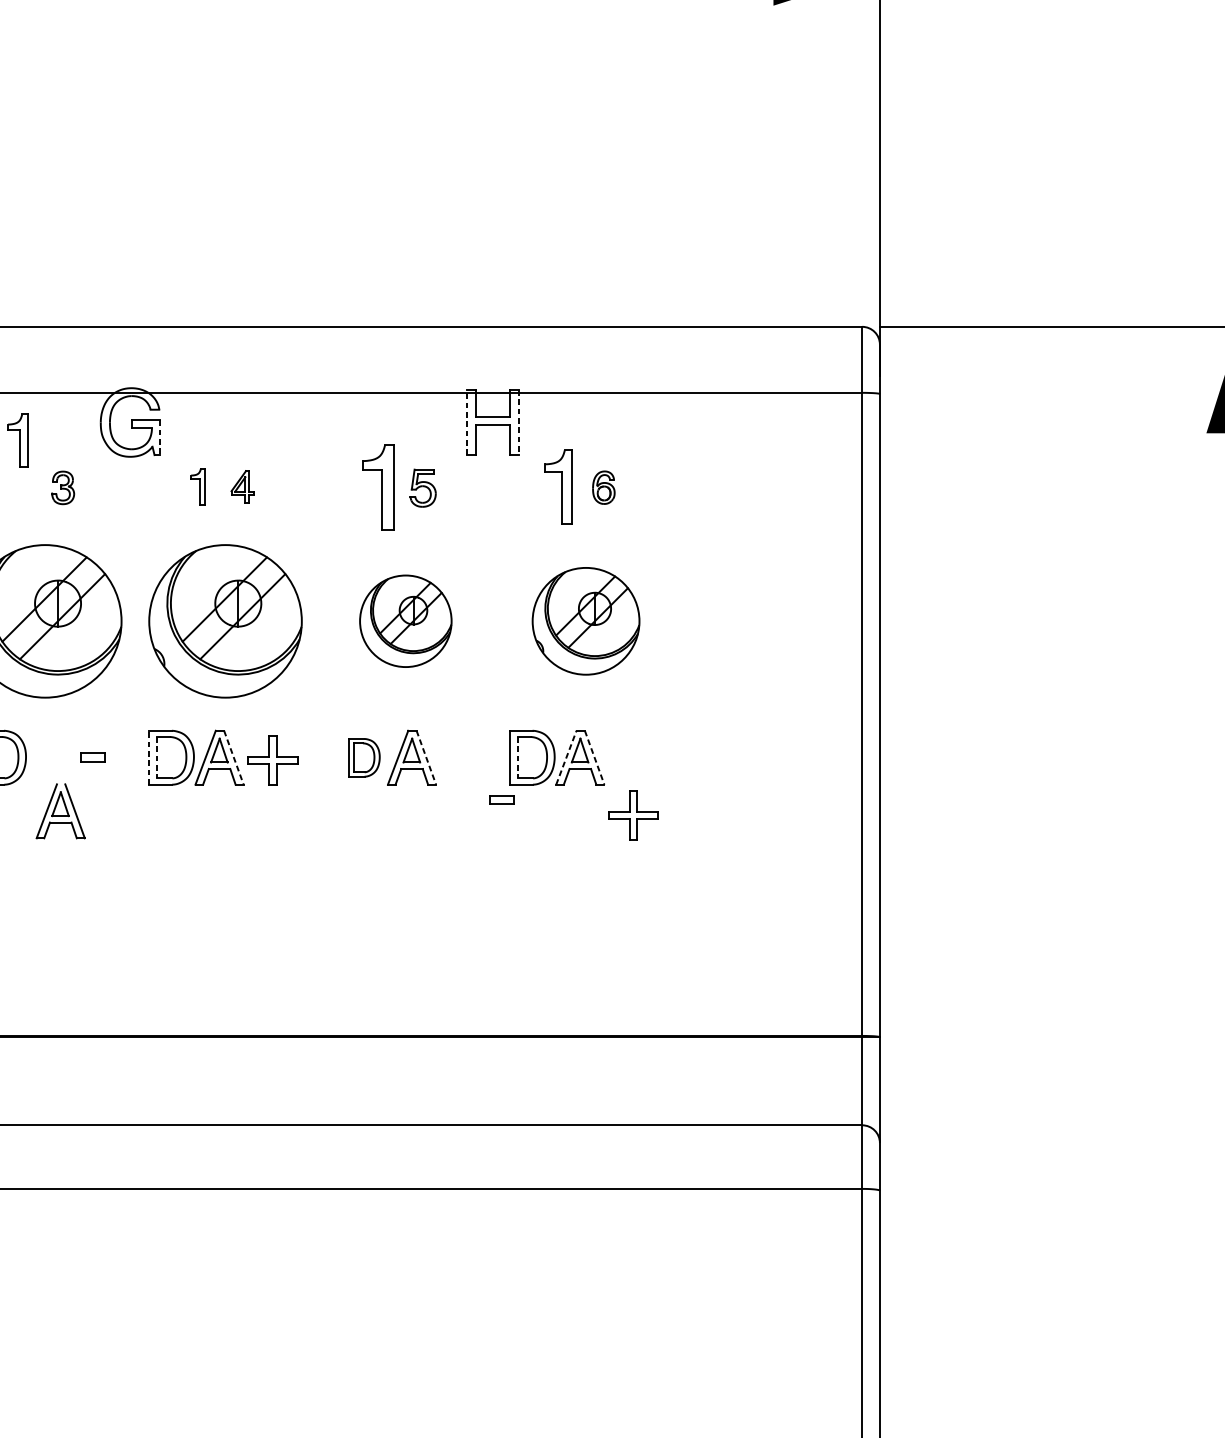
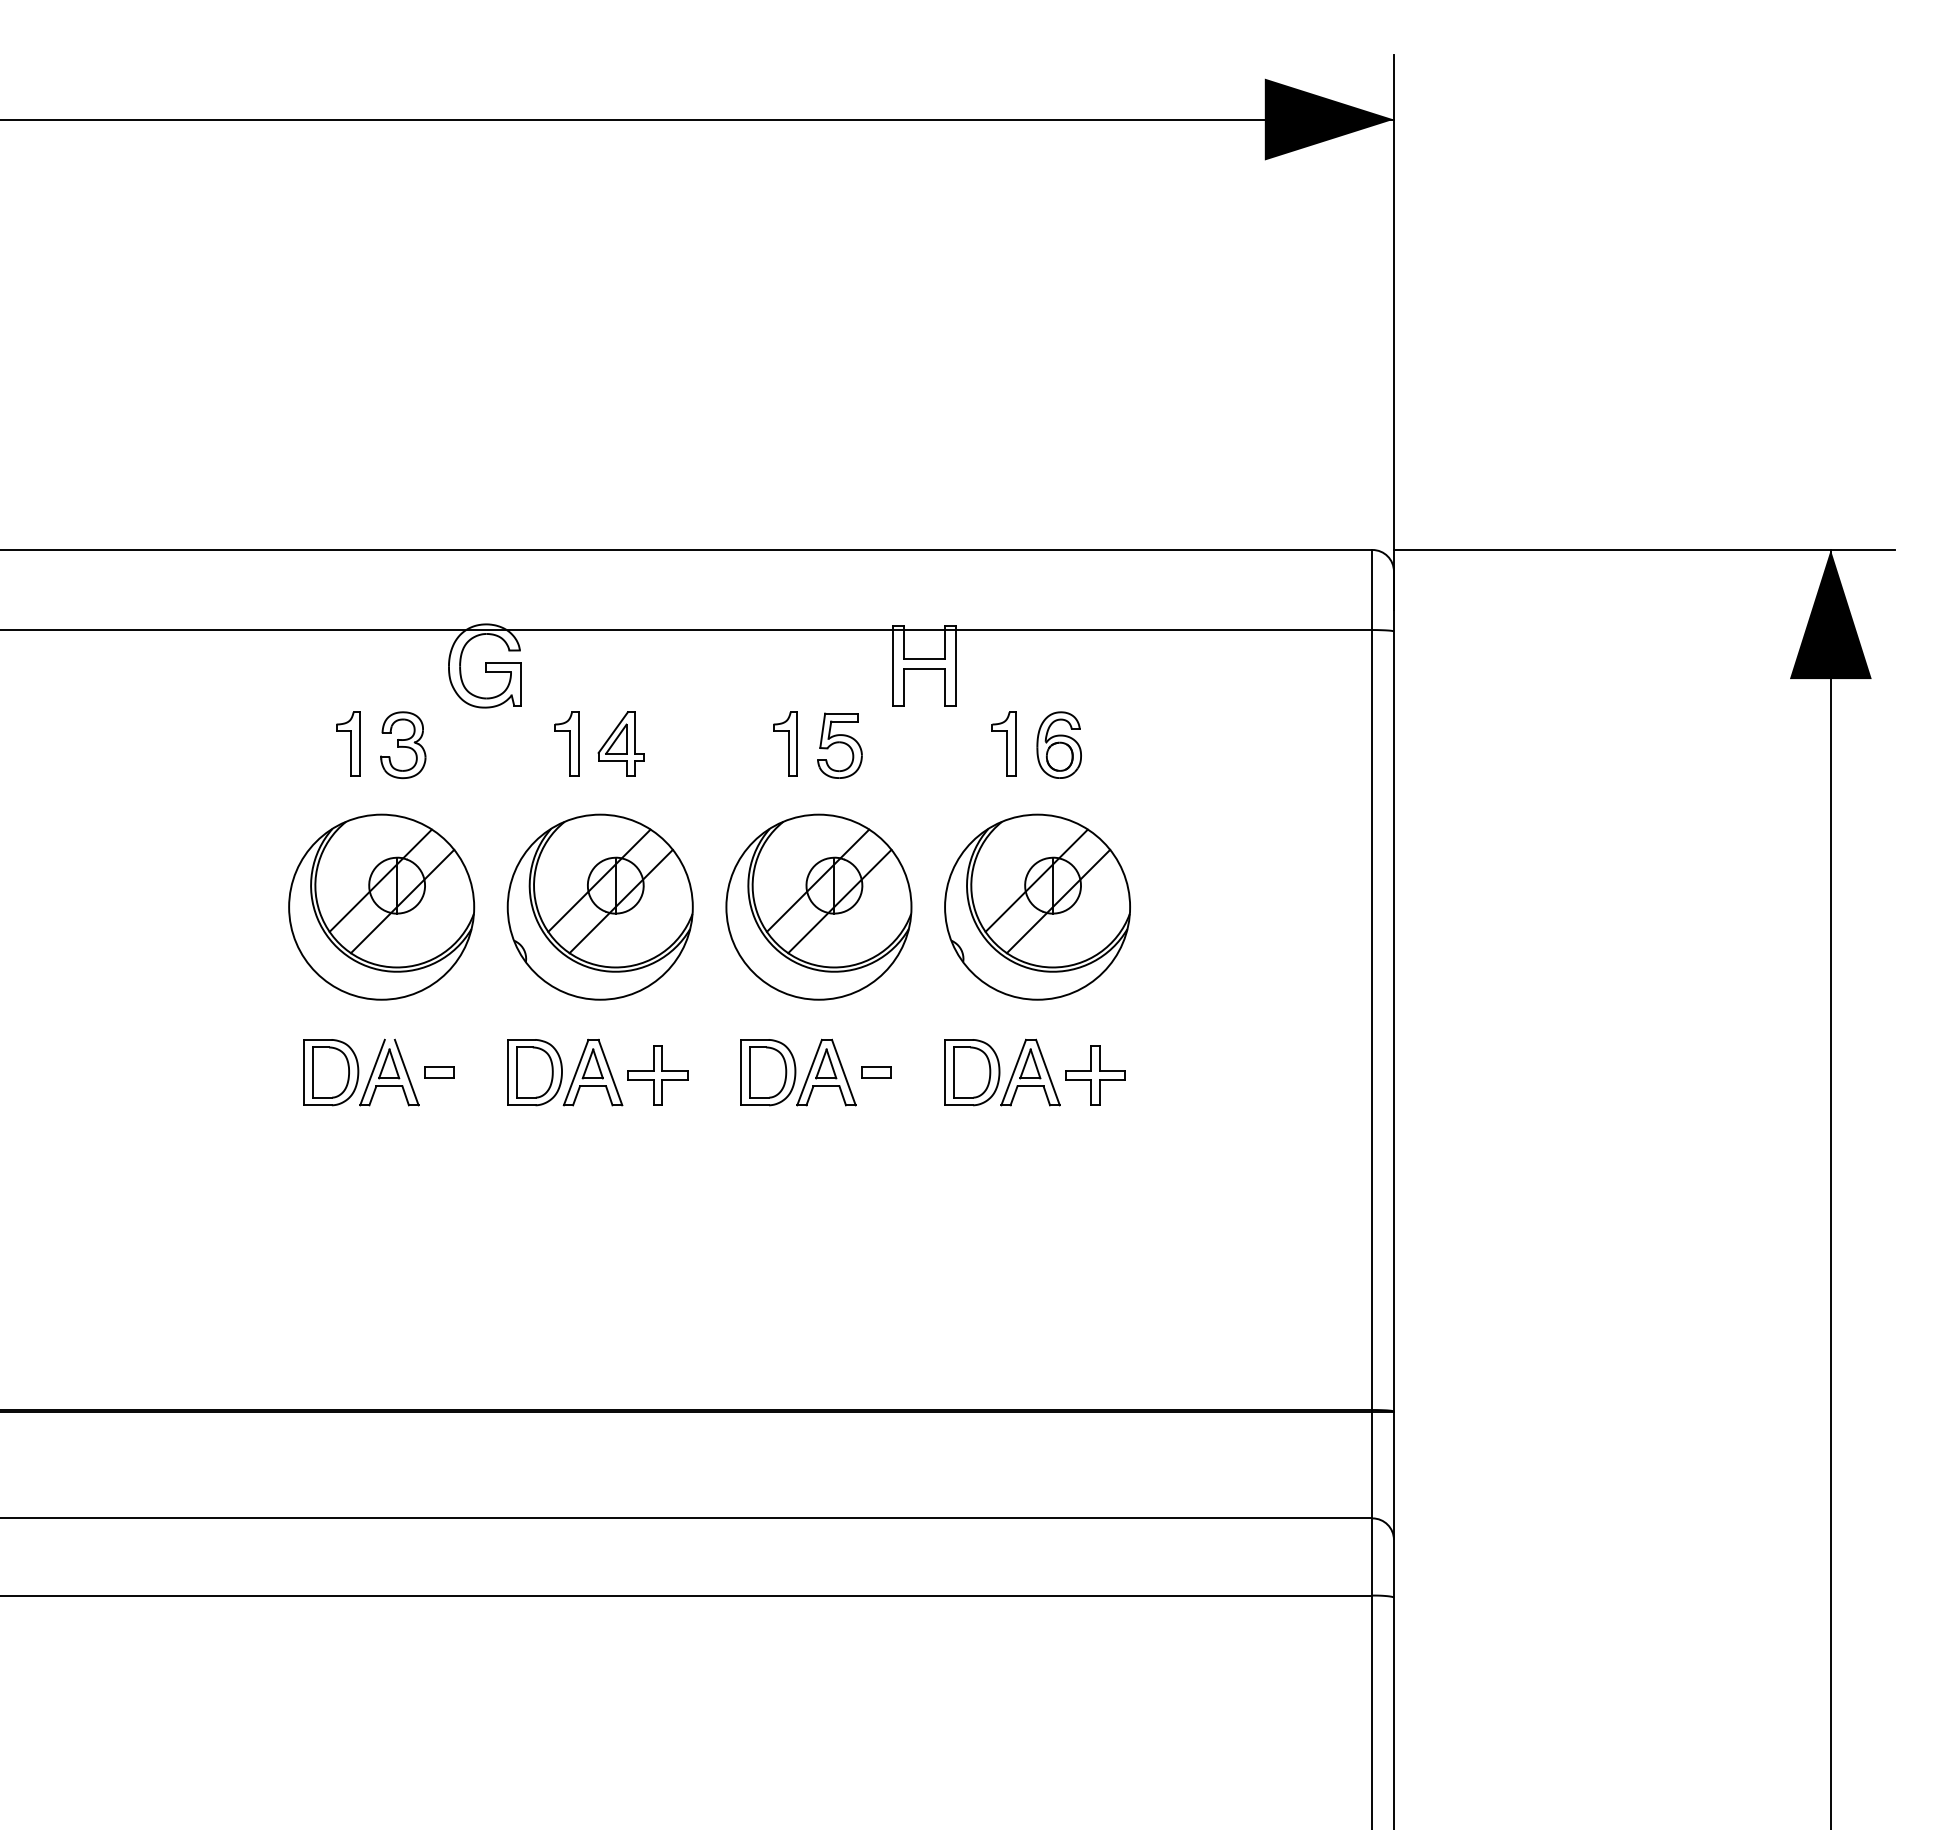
line: (467, 422) -> (893, 665), dashed -> solid
line: (518, 422) -> (955, 665), dashed -> solid
line: (160, 437) -> (521, 684), dashed -> solid
part: (17, 440) -> (348, 743), moved
part: (197, 486) -> (566, 743), size x1.43
part: (242, 486) -> (620, 743), size x1.67
part: (378, 486) -> (785, 743), size x0.62
part: (557, 486) -> (1003, 743), size x0.71
part: (603, 487) -> (1058, 744), size x1.67
part: (63, 488) -> (403, 745), size x1.67
part: (422, 488) -> (839, 745), size x1.43
part: (405, 620) -> (818, 906), size x1.67
part: (586, 620) -> (1037, 906), size x1.43
line: (149, 757) -> (507, 1072), dashed -> solid
line: (233, 757) -> (610, 1072), dashed -> solid
part: (364, 757) -> (768, 1072), size x1.43
line: (426, 757) -> (843, 1072), dashed -> solid
line: (566, 757) -> (1013, 1072), dashed -> solid
line: (594, 757) -> (1047, 1072), dashed -> solid
line: (156, 758) -> (516, 1073), dashed -> solid
line: (517, 758) -> (954, 1073), dashed -> solid
part: (501, 799) -> (876, 1072), moved
part: (60, 811) -> (389, 1072), moved
part: (633, 815) -> (1095, 1075), moved

